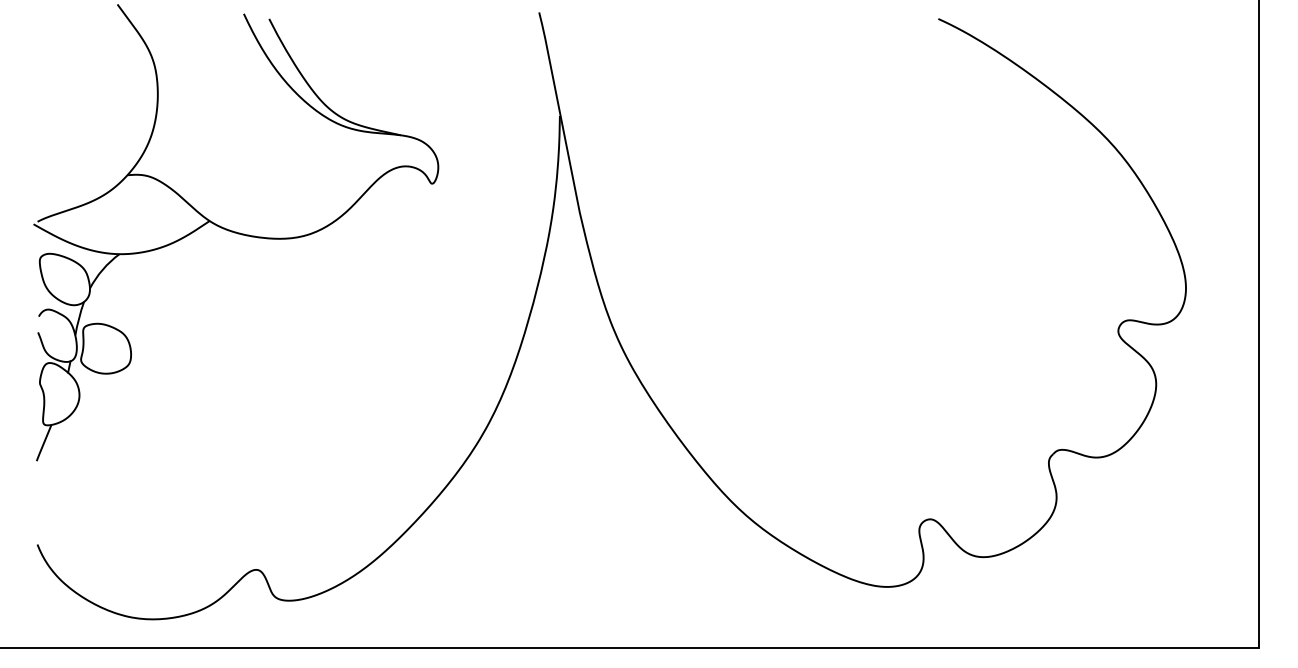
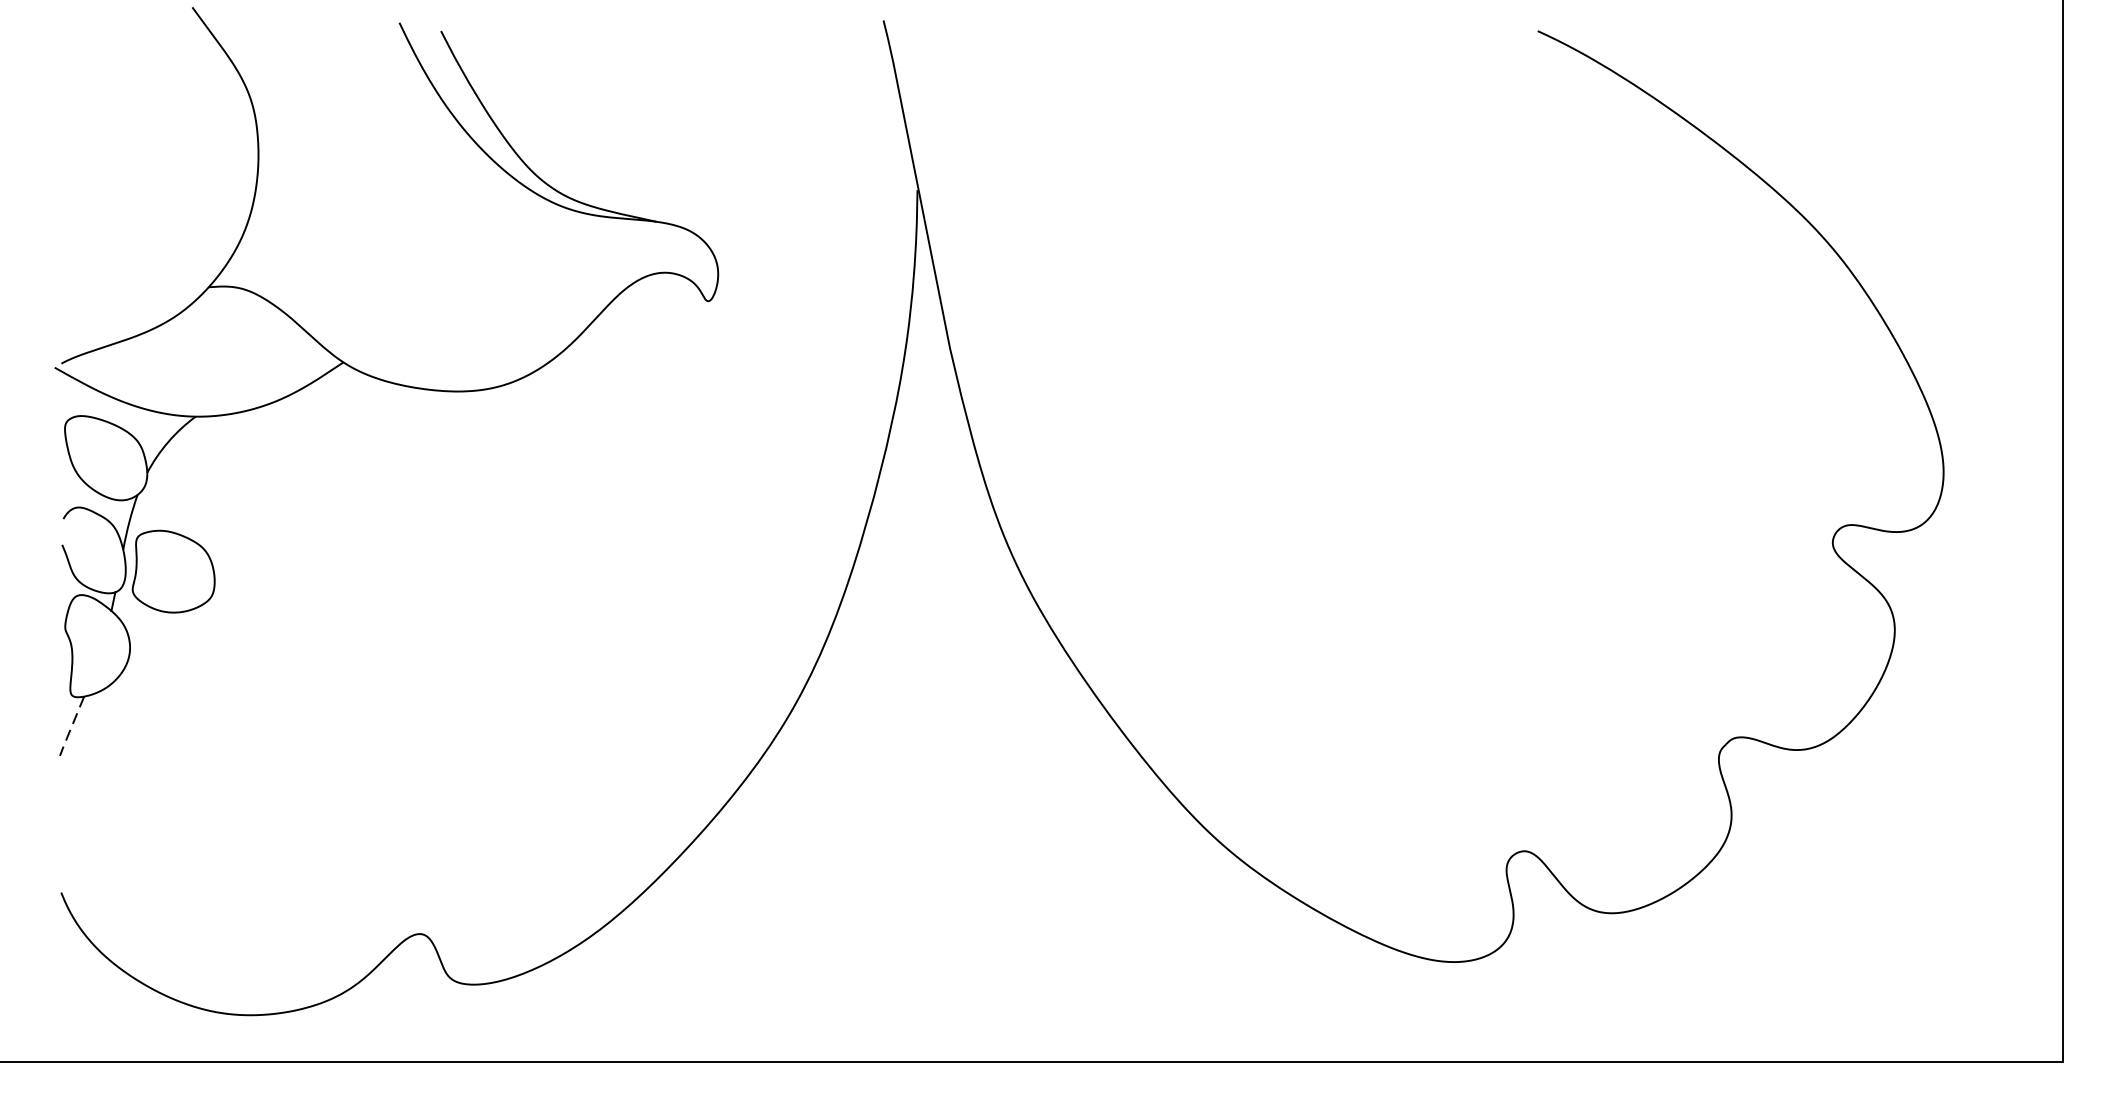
line: (43, 443) -> (71, 726), solid -> dashed

